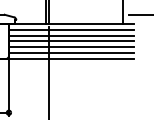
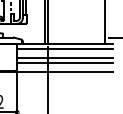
line: (70, 35) -> (64, 53), removed
line: (70, 53) -> (64, 67), removed

